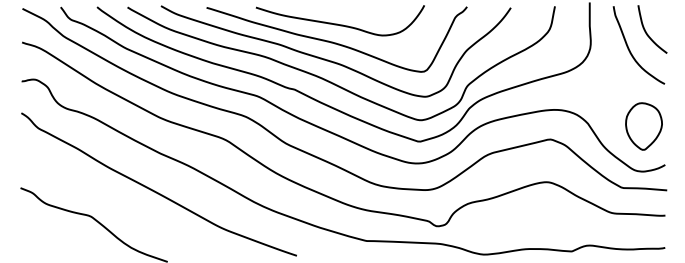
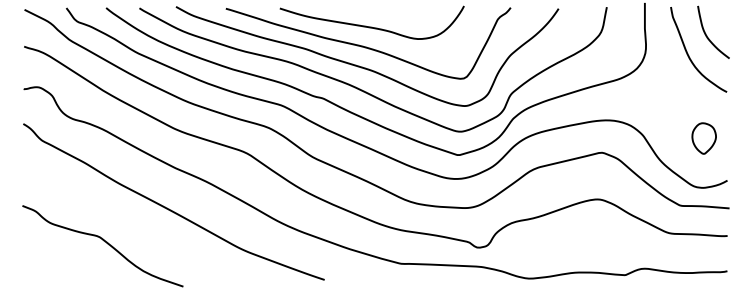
part: (643, 126) -> (703, 138), size x0.6

